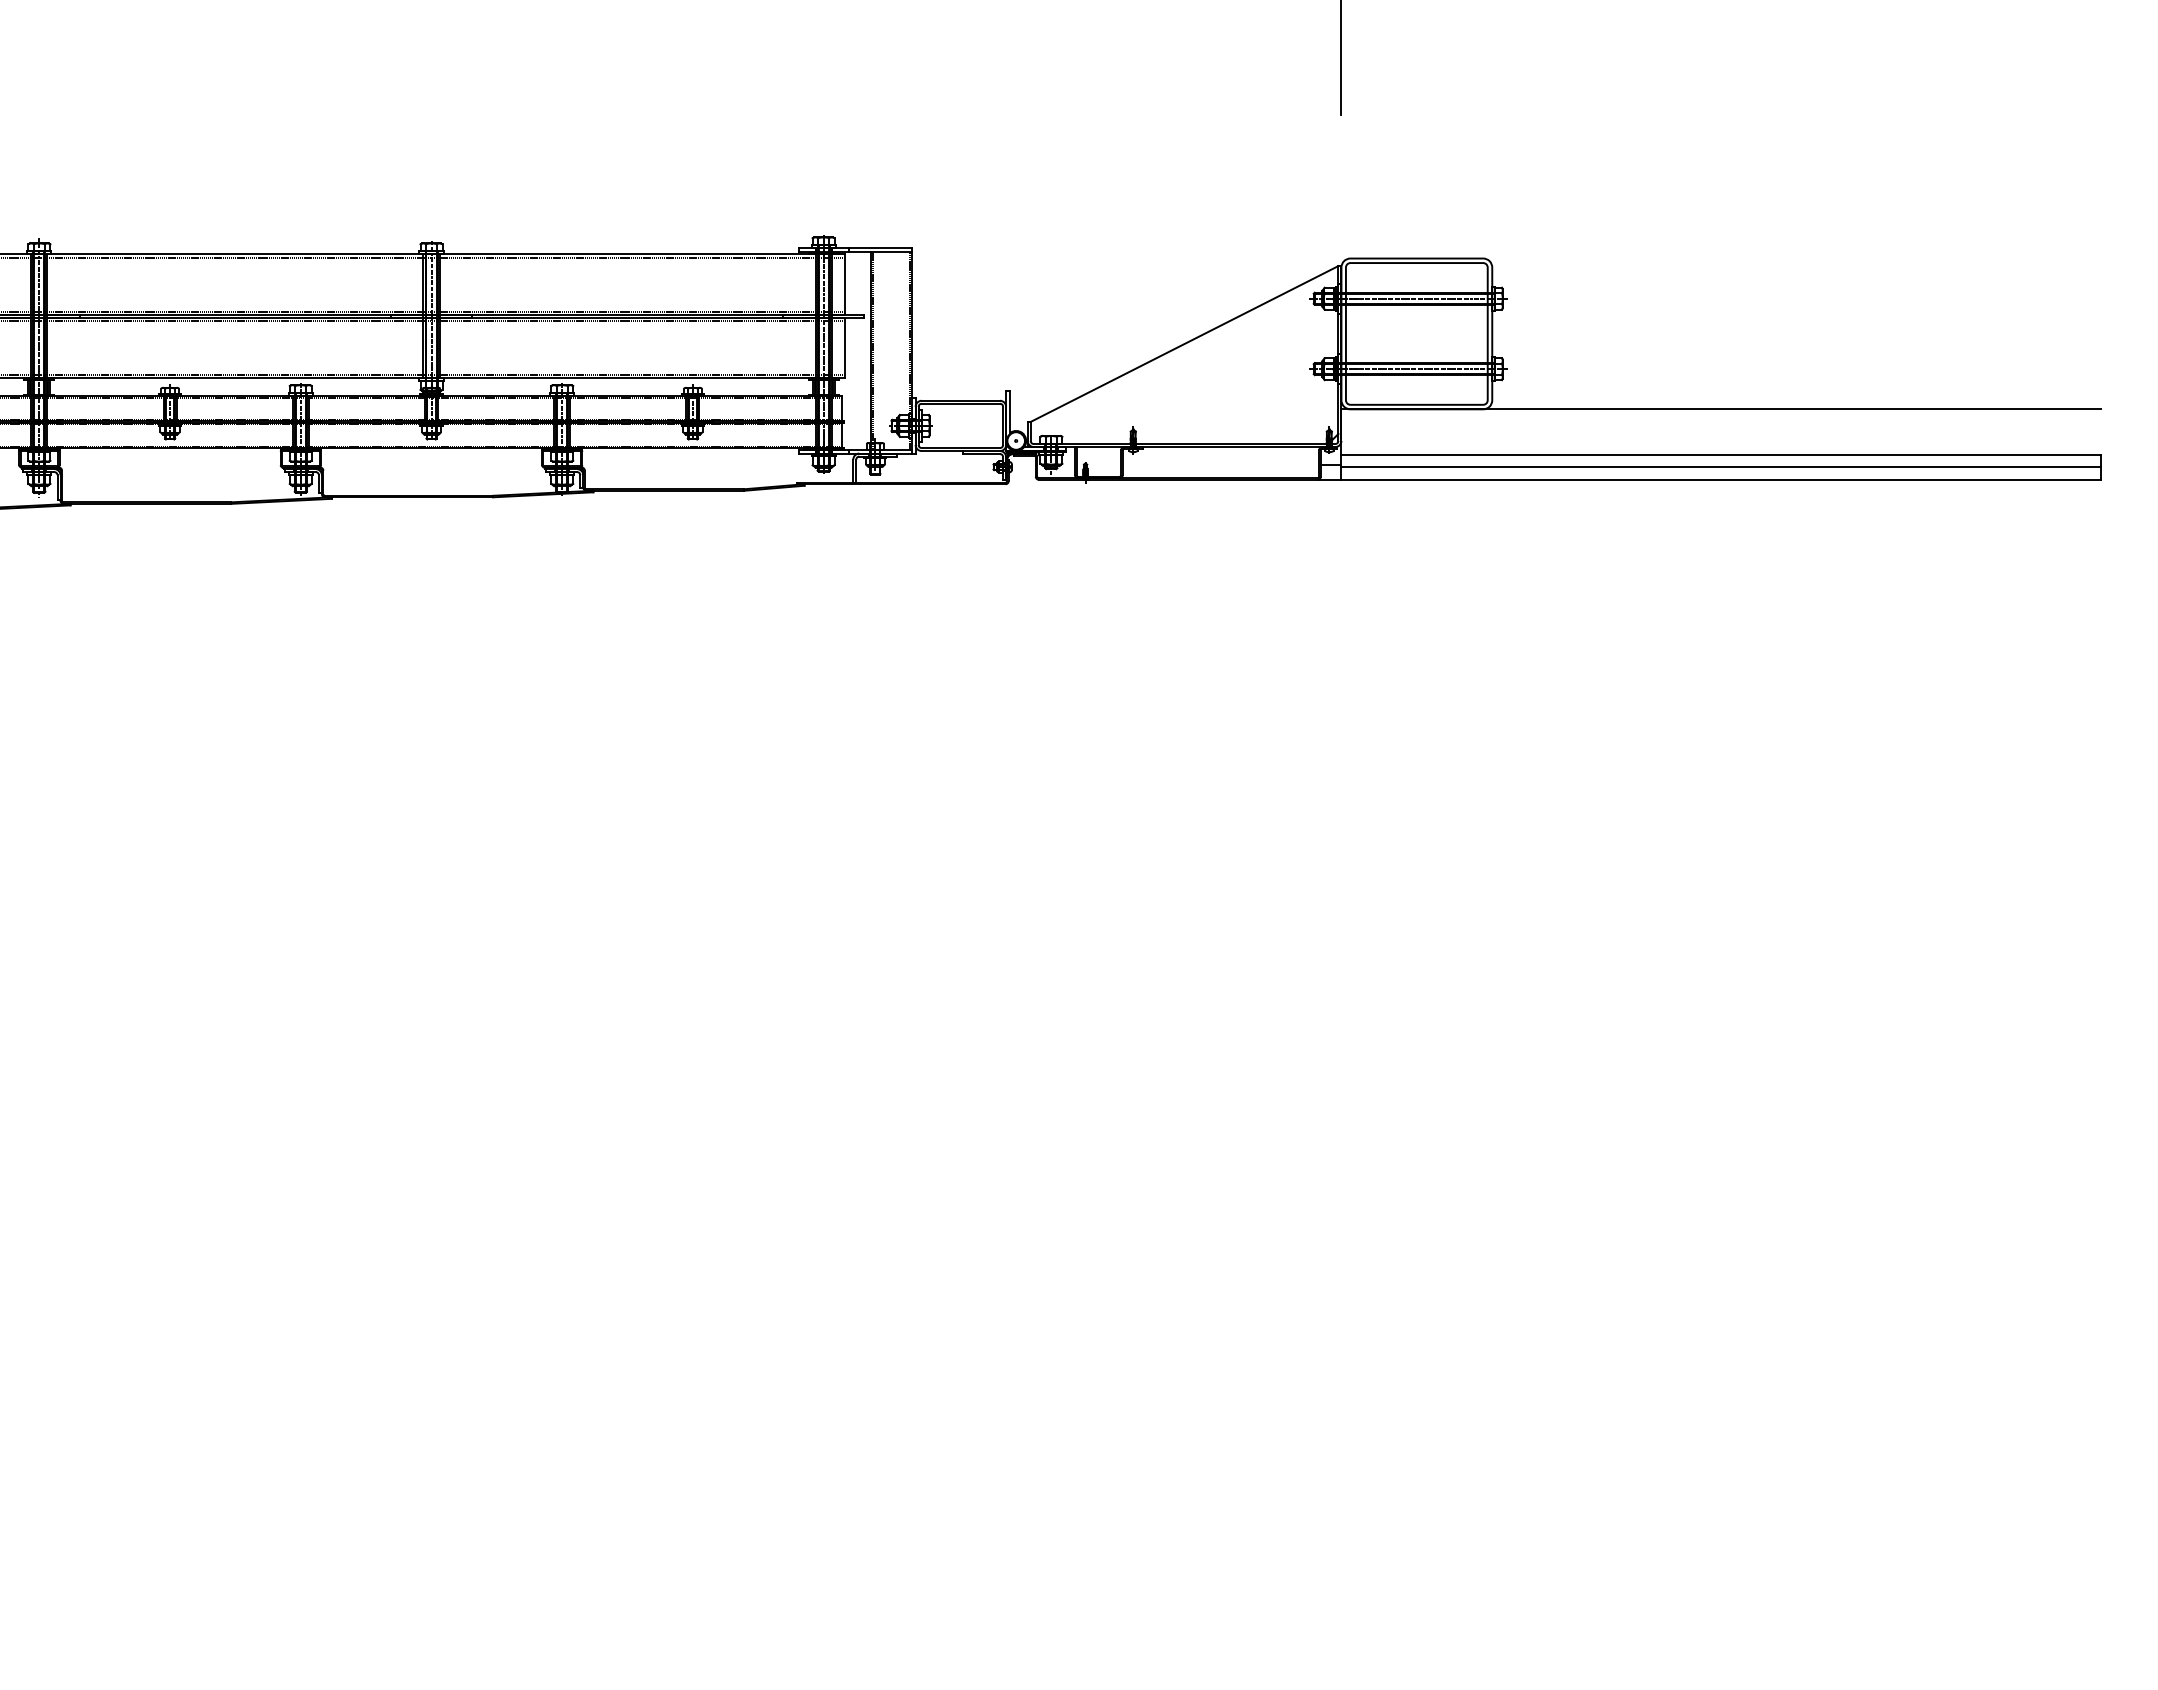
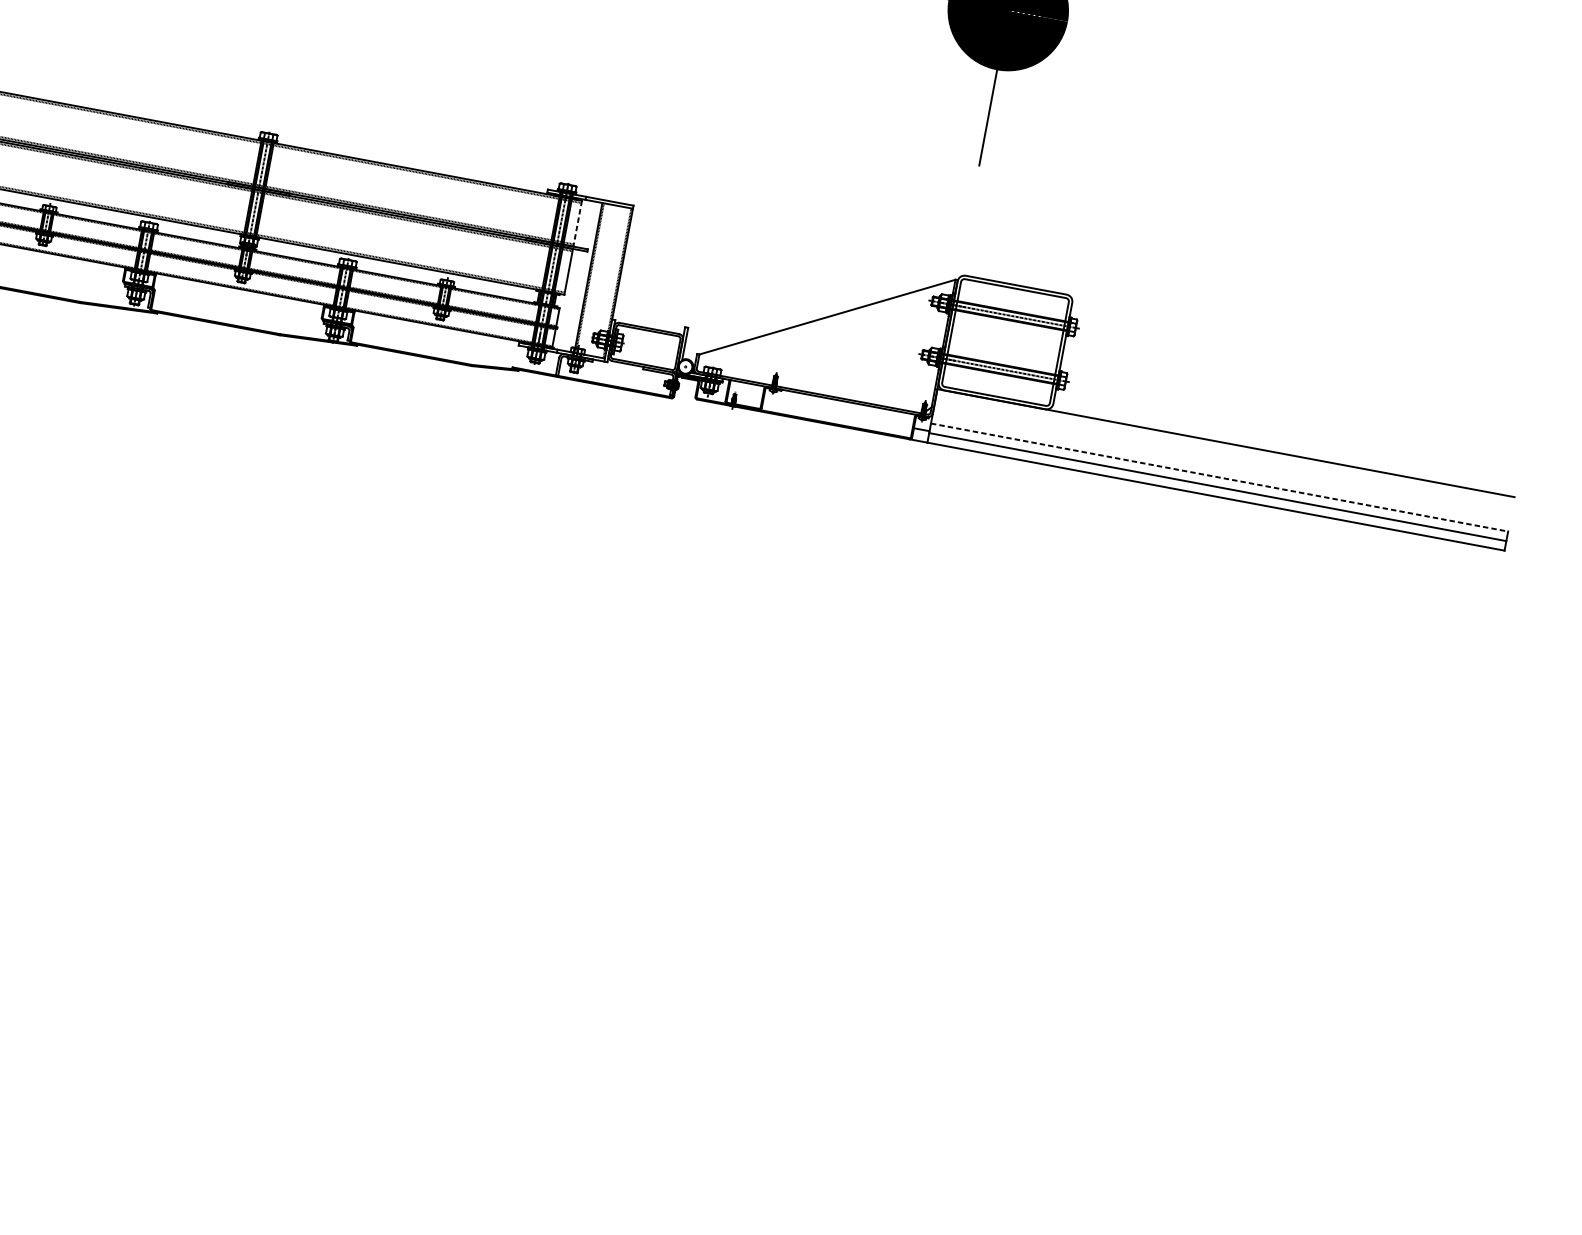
line: (844, 285) -> (577, 224), solid -> dashed
line: (1720, 454) -> (1219, 477), solid -> dashed

